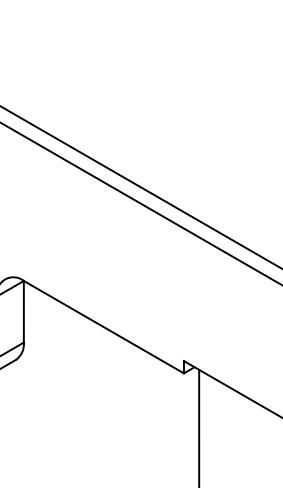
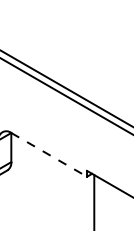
line: (104, 326) -> (49, 154), solid -> dashed

